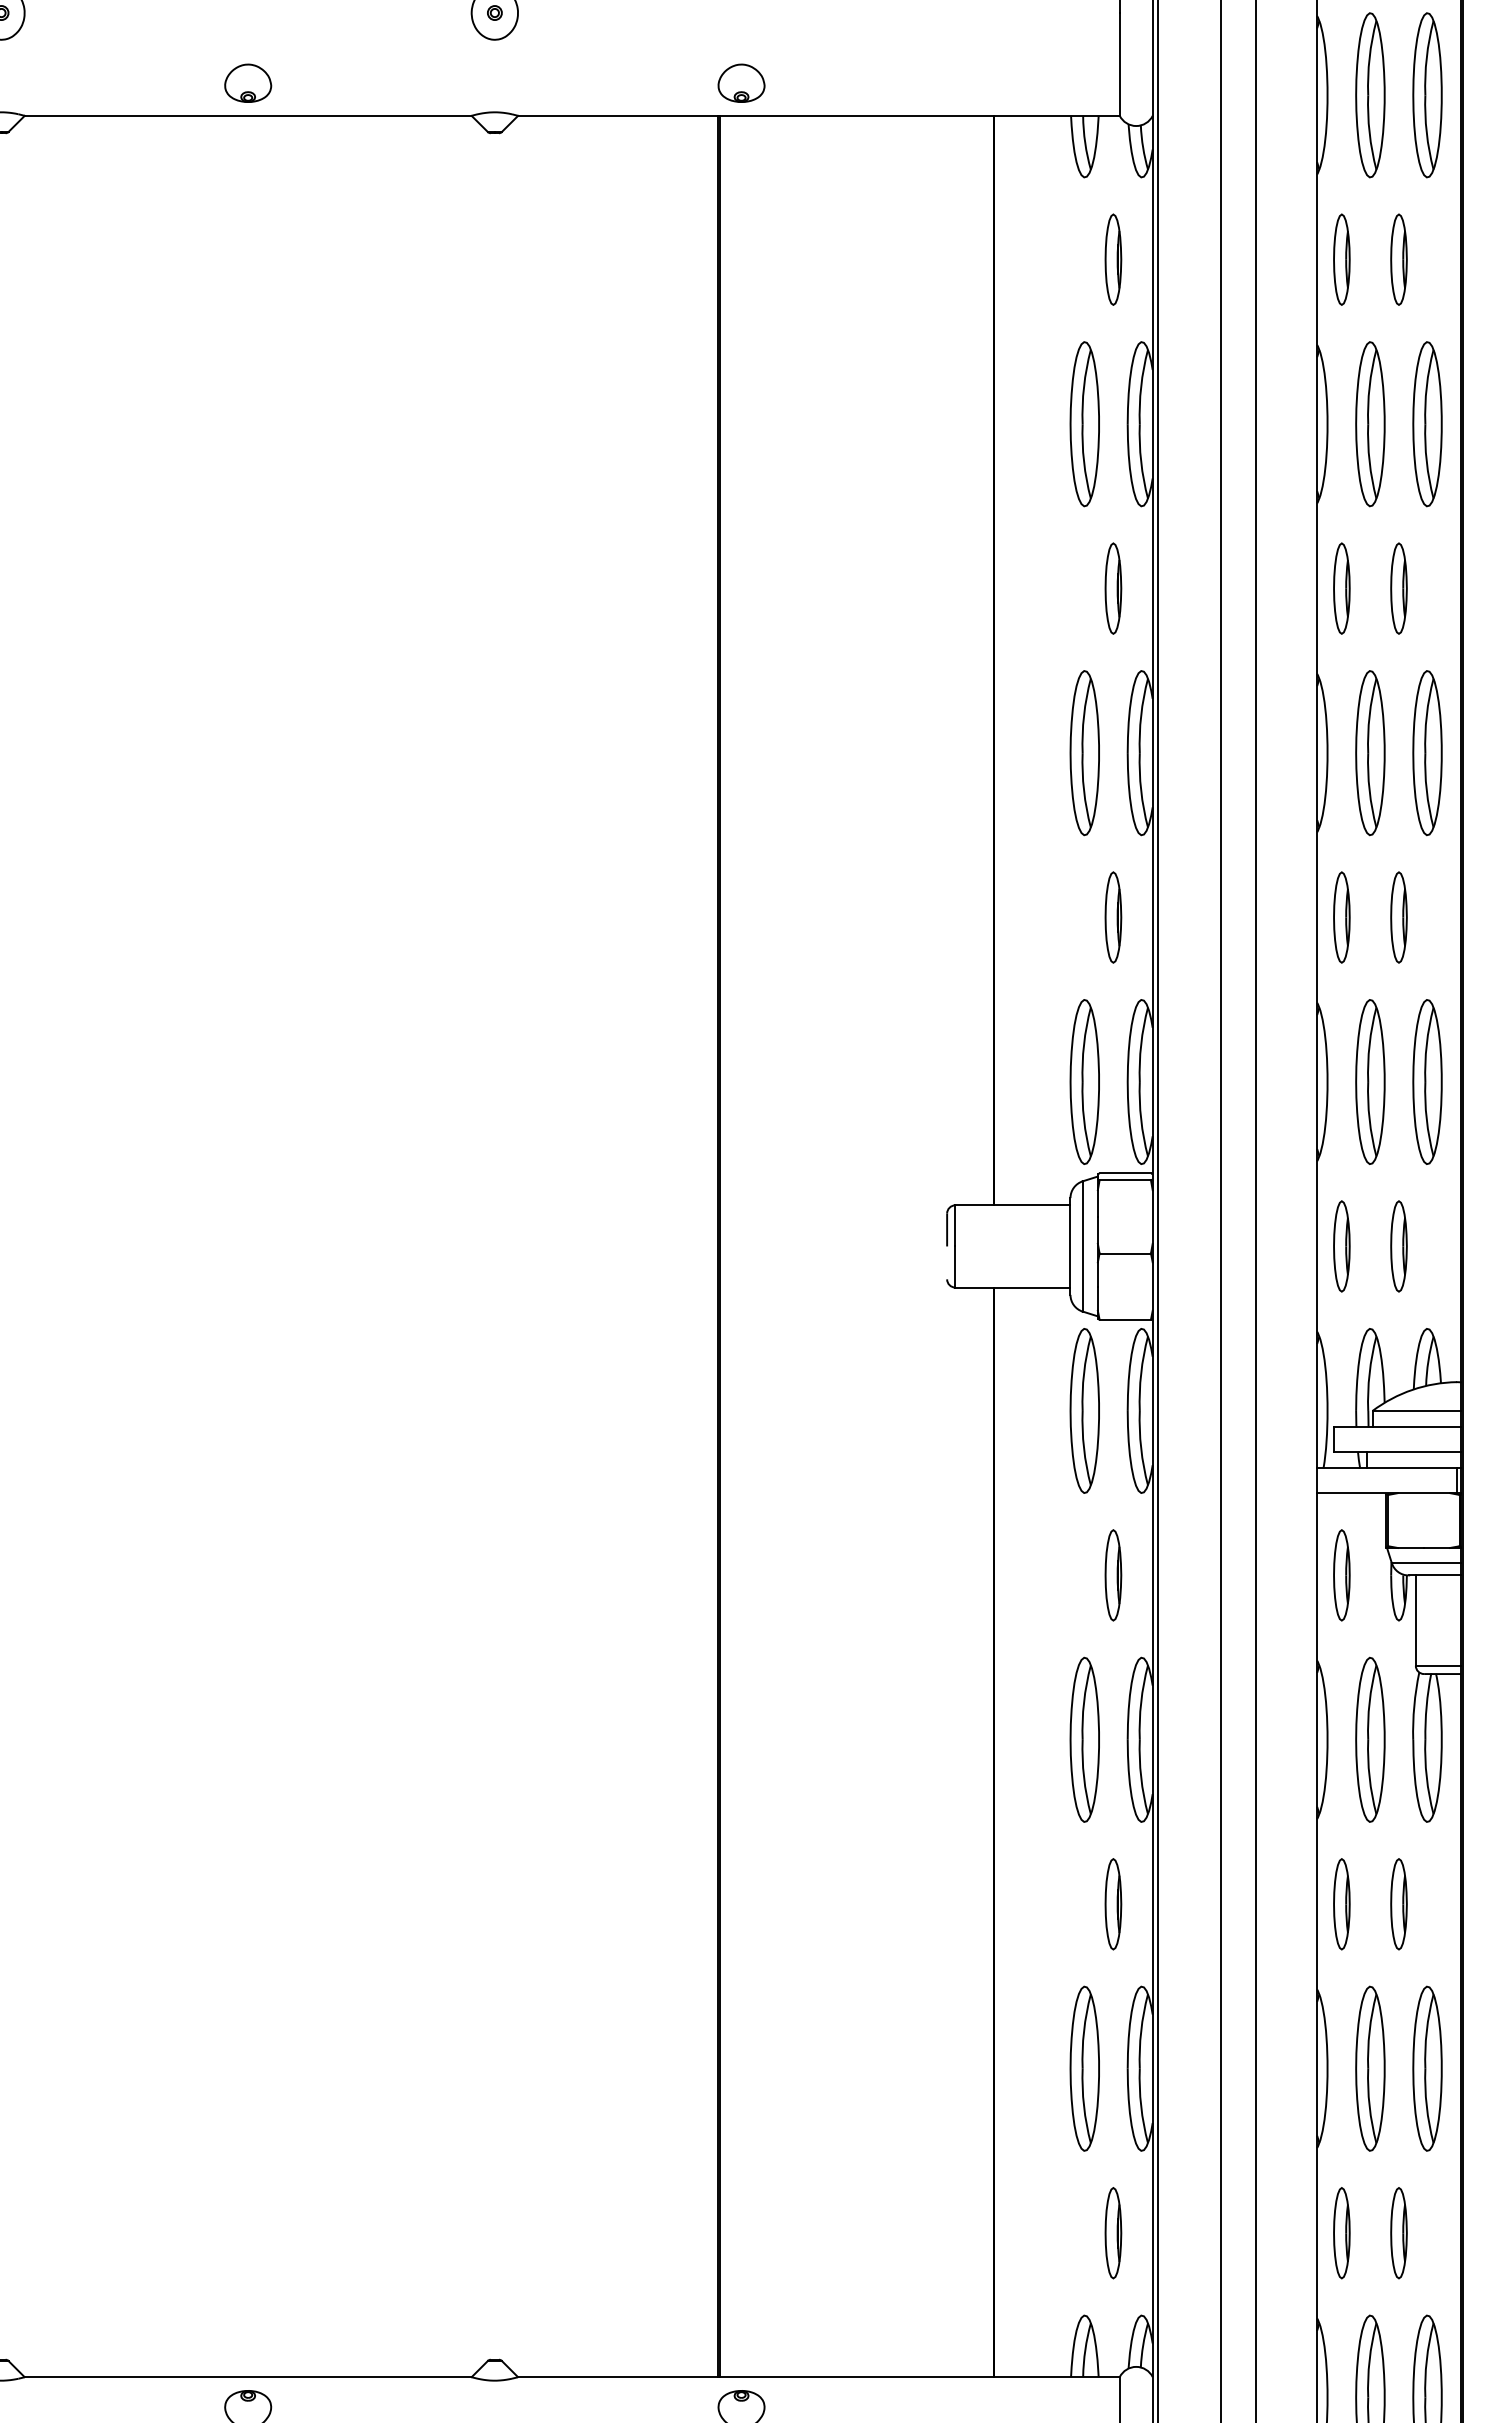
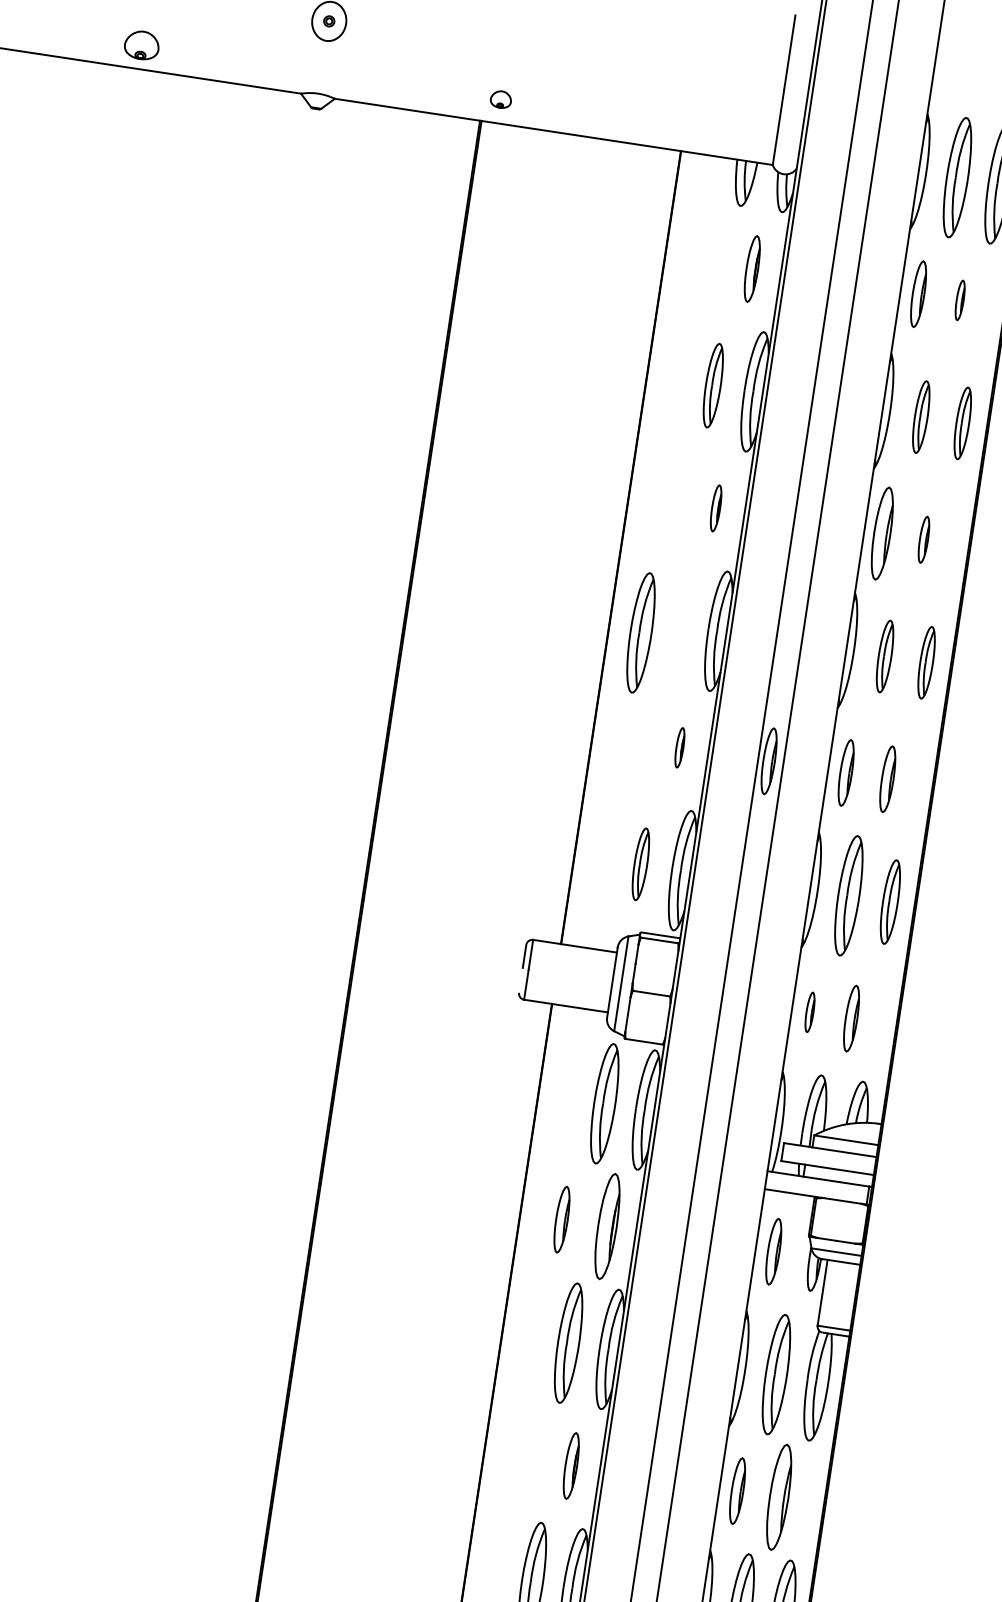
part: (741, 82) -> (501, 99), size x0.6
part: (1398, 259) -> (959, 300), size x0.6
part: (1084, 424) -> (713, 385), size x0.7
part: (1370, 424) -> (921, 417), size x0.6
part: (1427, 424) -> (962, 423), size x0.6
part: (1113, 588) -> (716, 508), size x0.7
part: (1341, 588) -> (882, 533), size x1.4
part: (1398, 588) -> (923, 539), size x0.7
part: (1084, 753) -> (640, 633), moved
part: (1370, 753) -> (885, 656), size x0.6
part: (1427, 753) -> (926, 662), size x0.6
part: (1113, 917) -> (679, 747), size x0.6
part: (1235, 917) -> (768, 761), added
part: (1084, 1081) -> (640, 863), size x0.6
part: (1427, 1081) -> (890, 901), size x0.7
part: (1341, 1246) -> (809, 1012), size x0.6
part: (1050, 1575) -> (561, 1219), added
part: (1113, 1575) -> (607, 1226), size x1.6
part: (1398, 1904) -> (778, 1497), size x1.6

